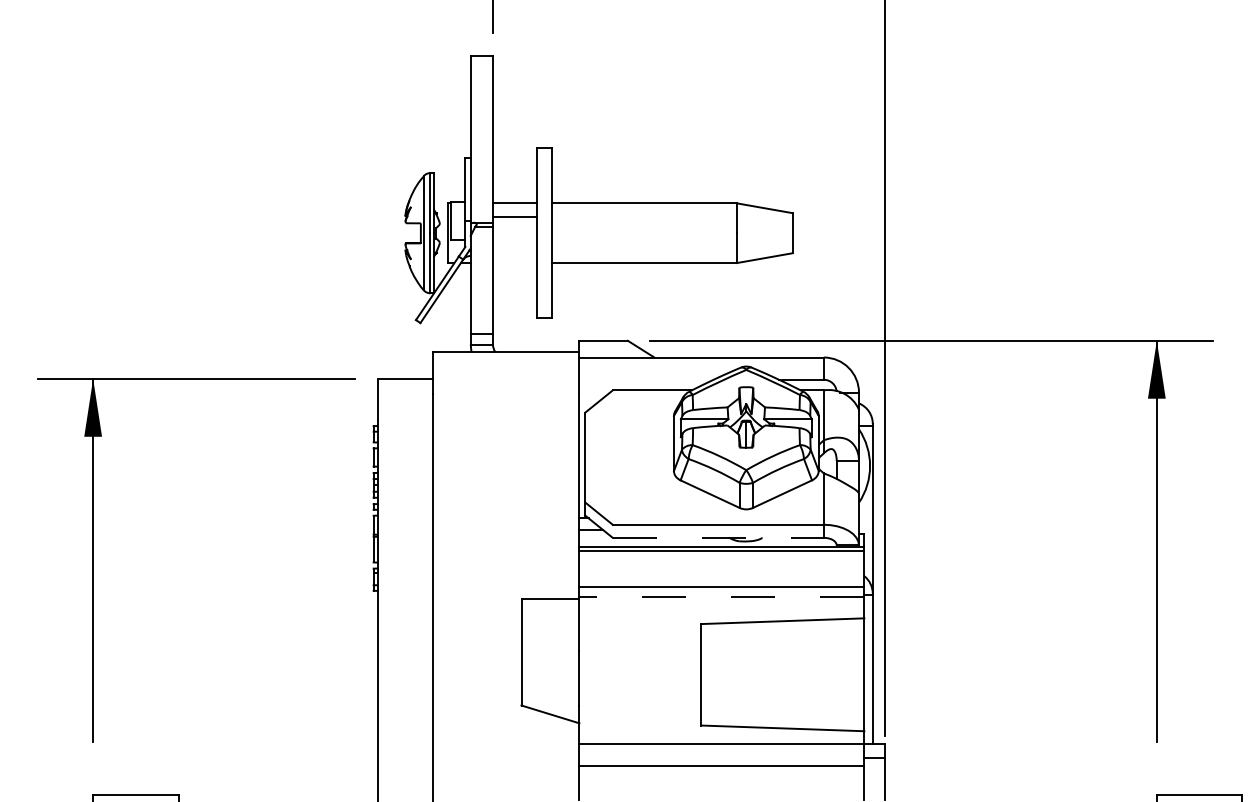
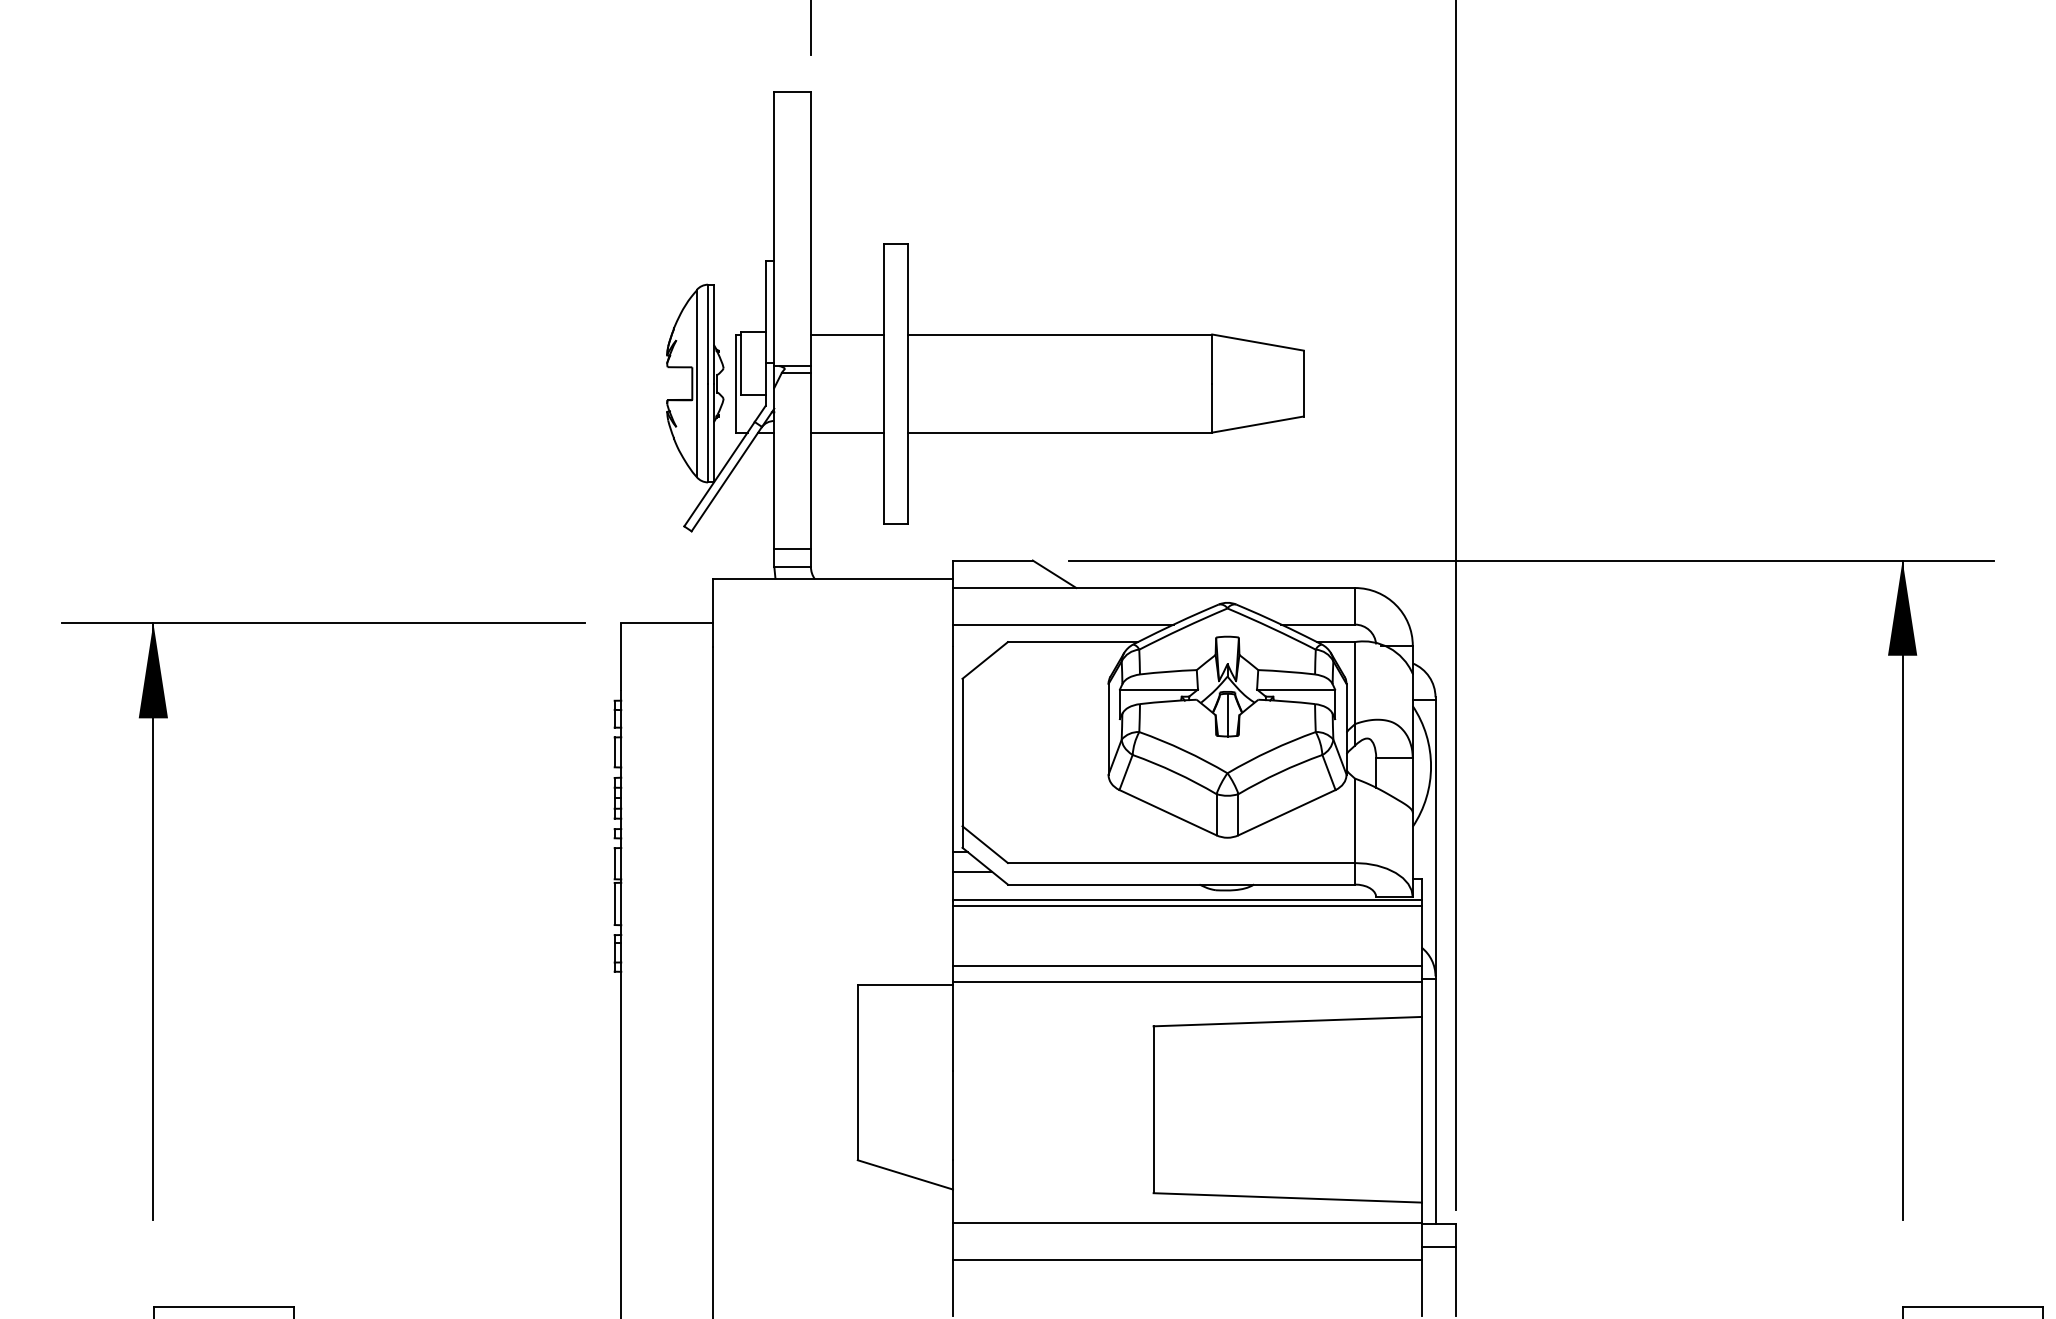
line: (515, 217) -> (847, 433), moved
line: (646, 379) -> (1063, 624), added
line: (718, 537) -> (1181, 883), dashed -> solid
line: (721, 597) -> (1186, 982), dashed -> solid

